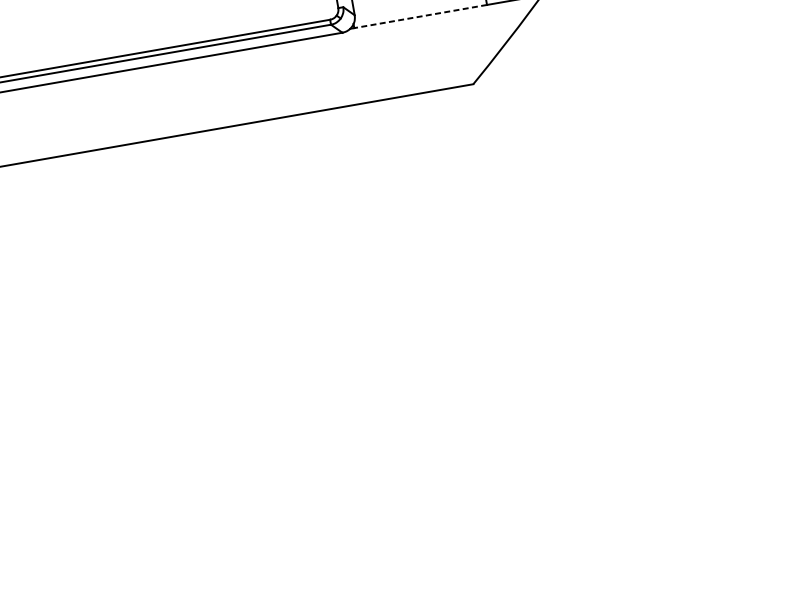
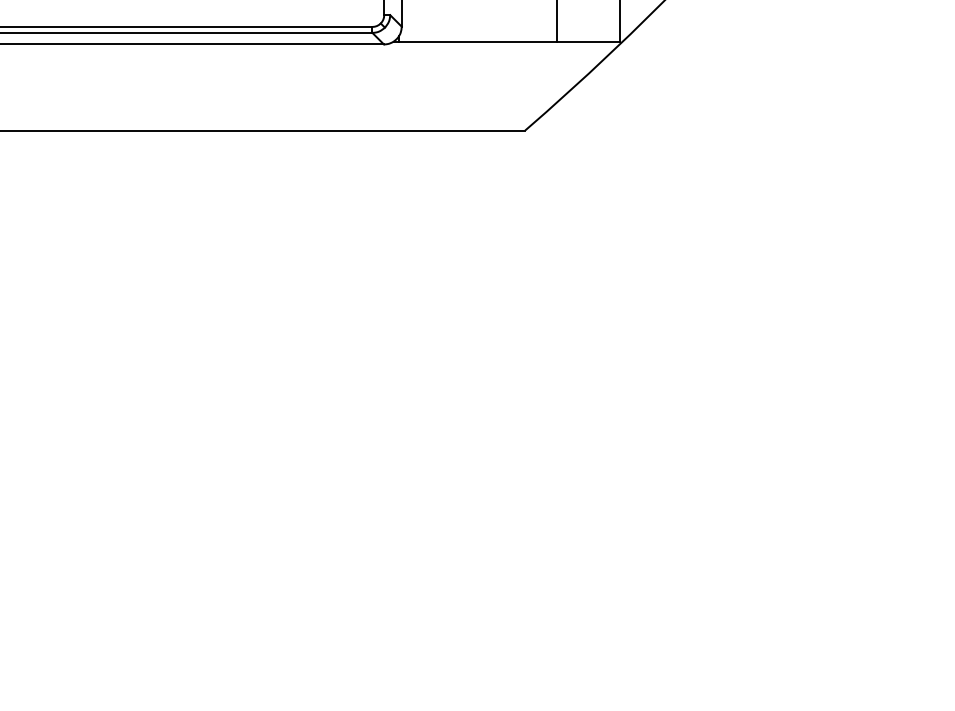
line: (420, 16) -> (477, 41), dashed -> solid

